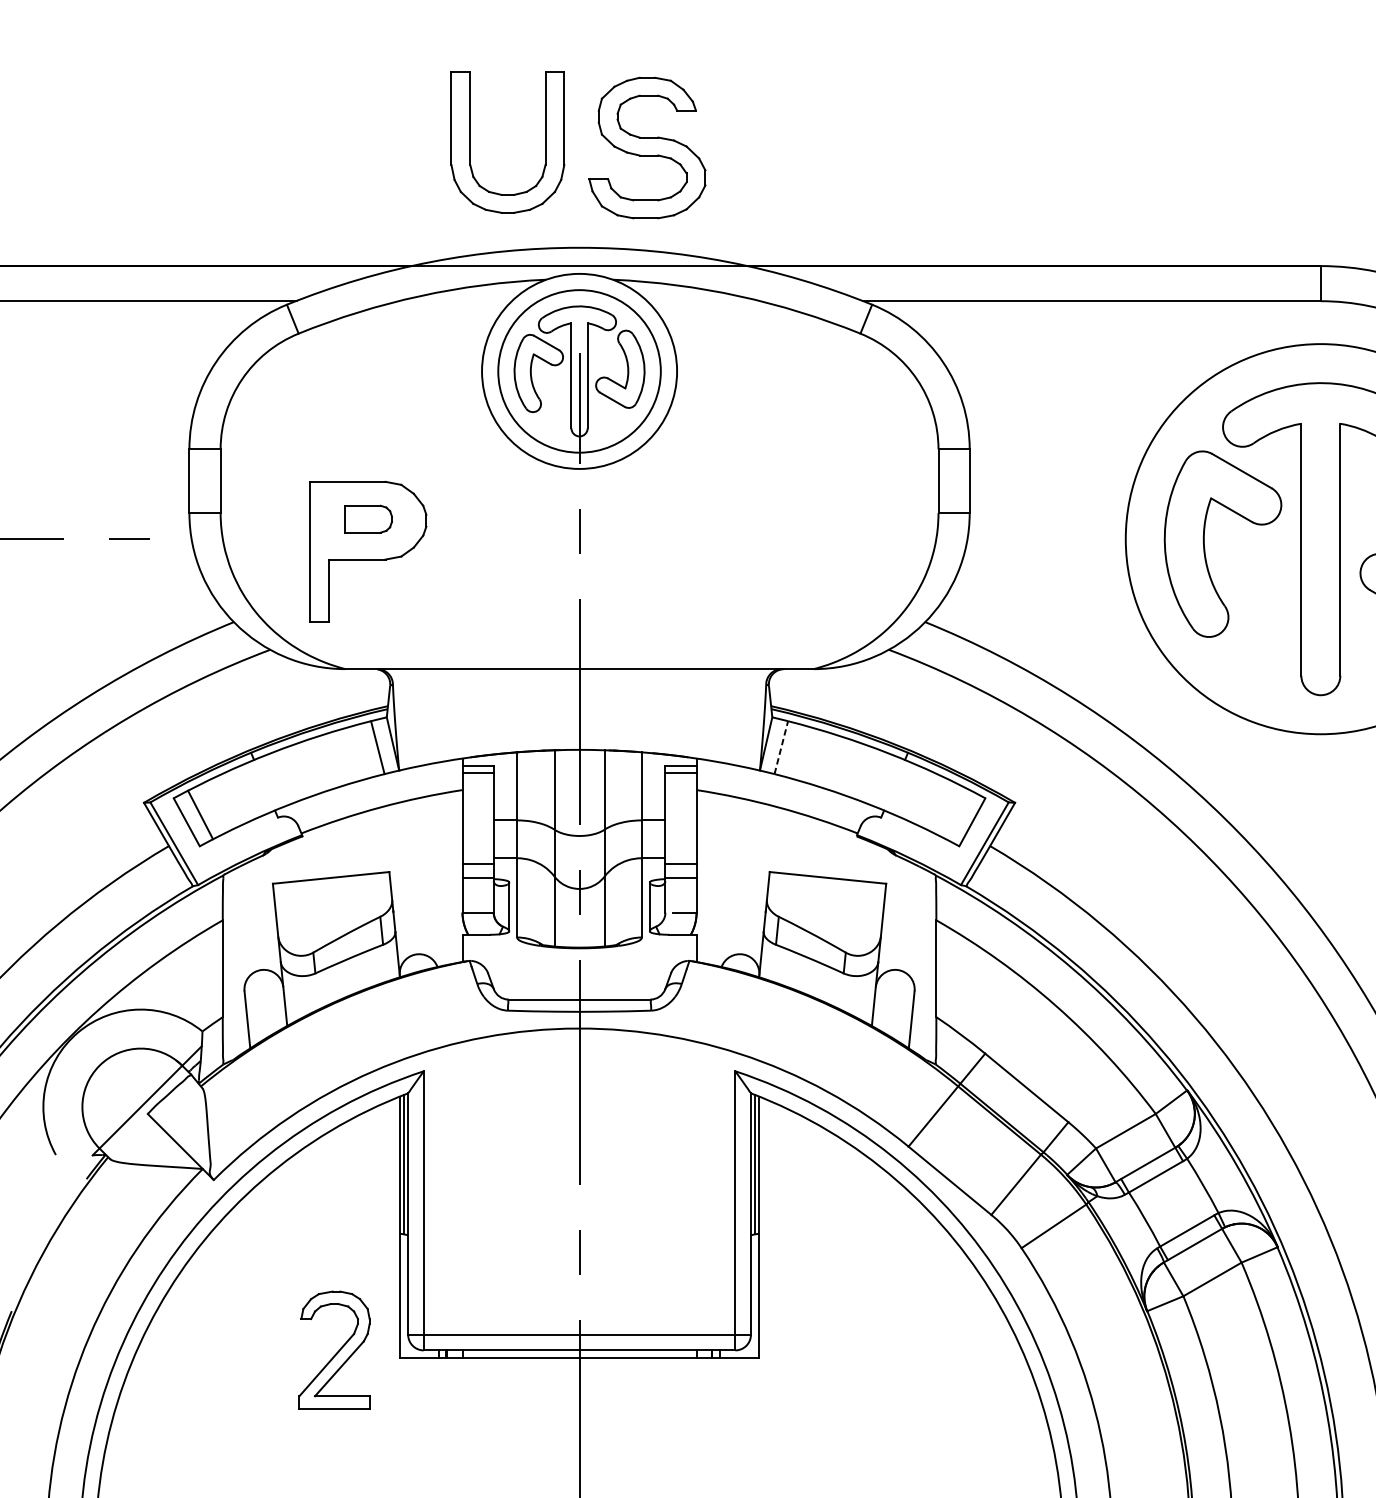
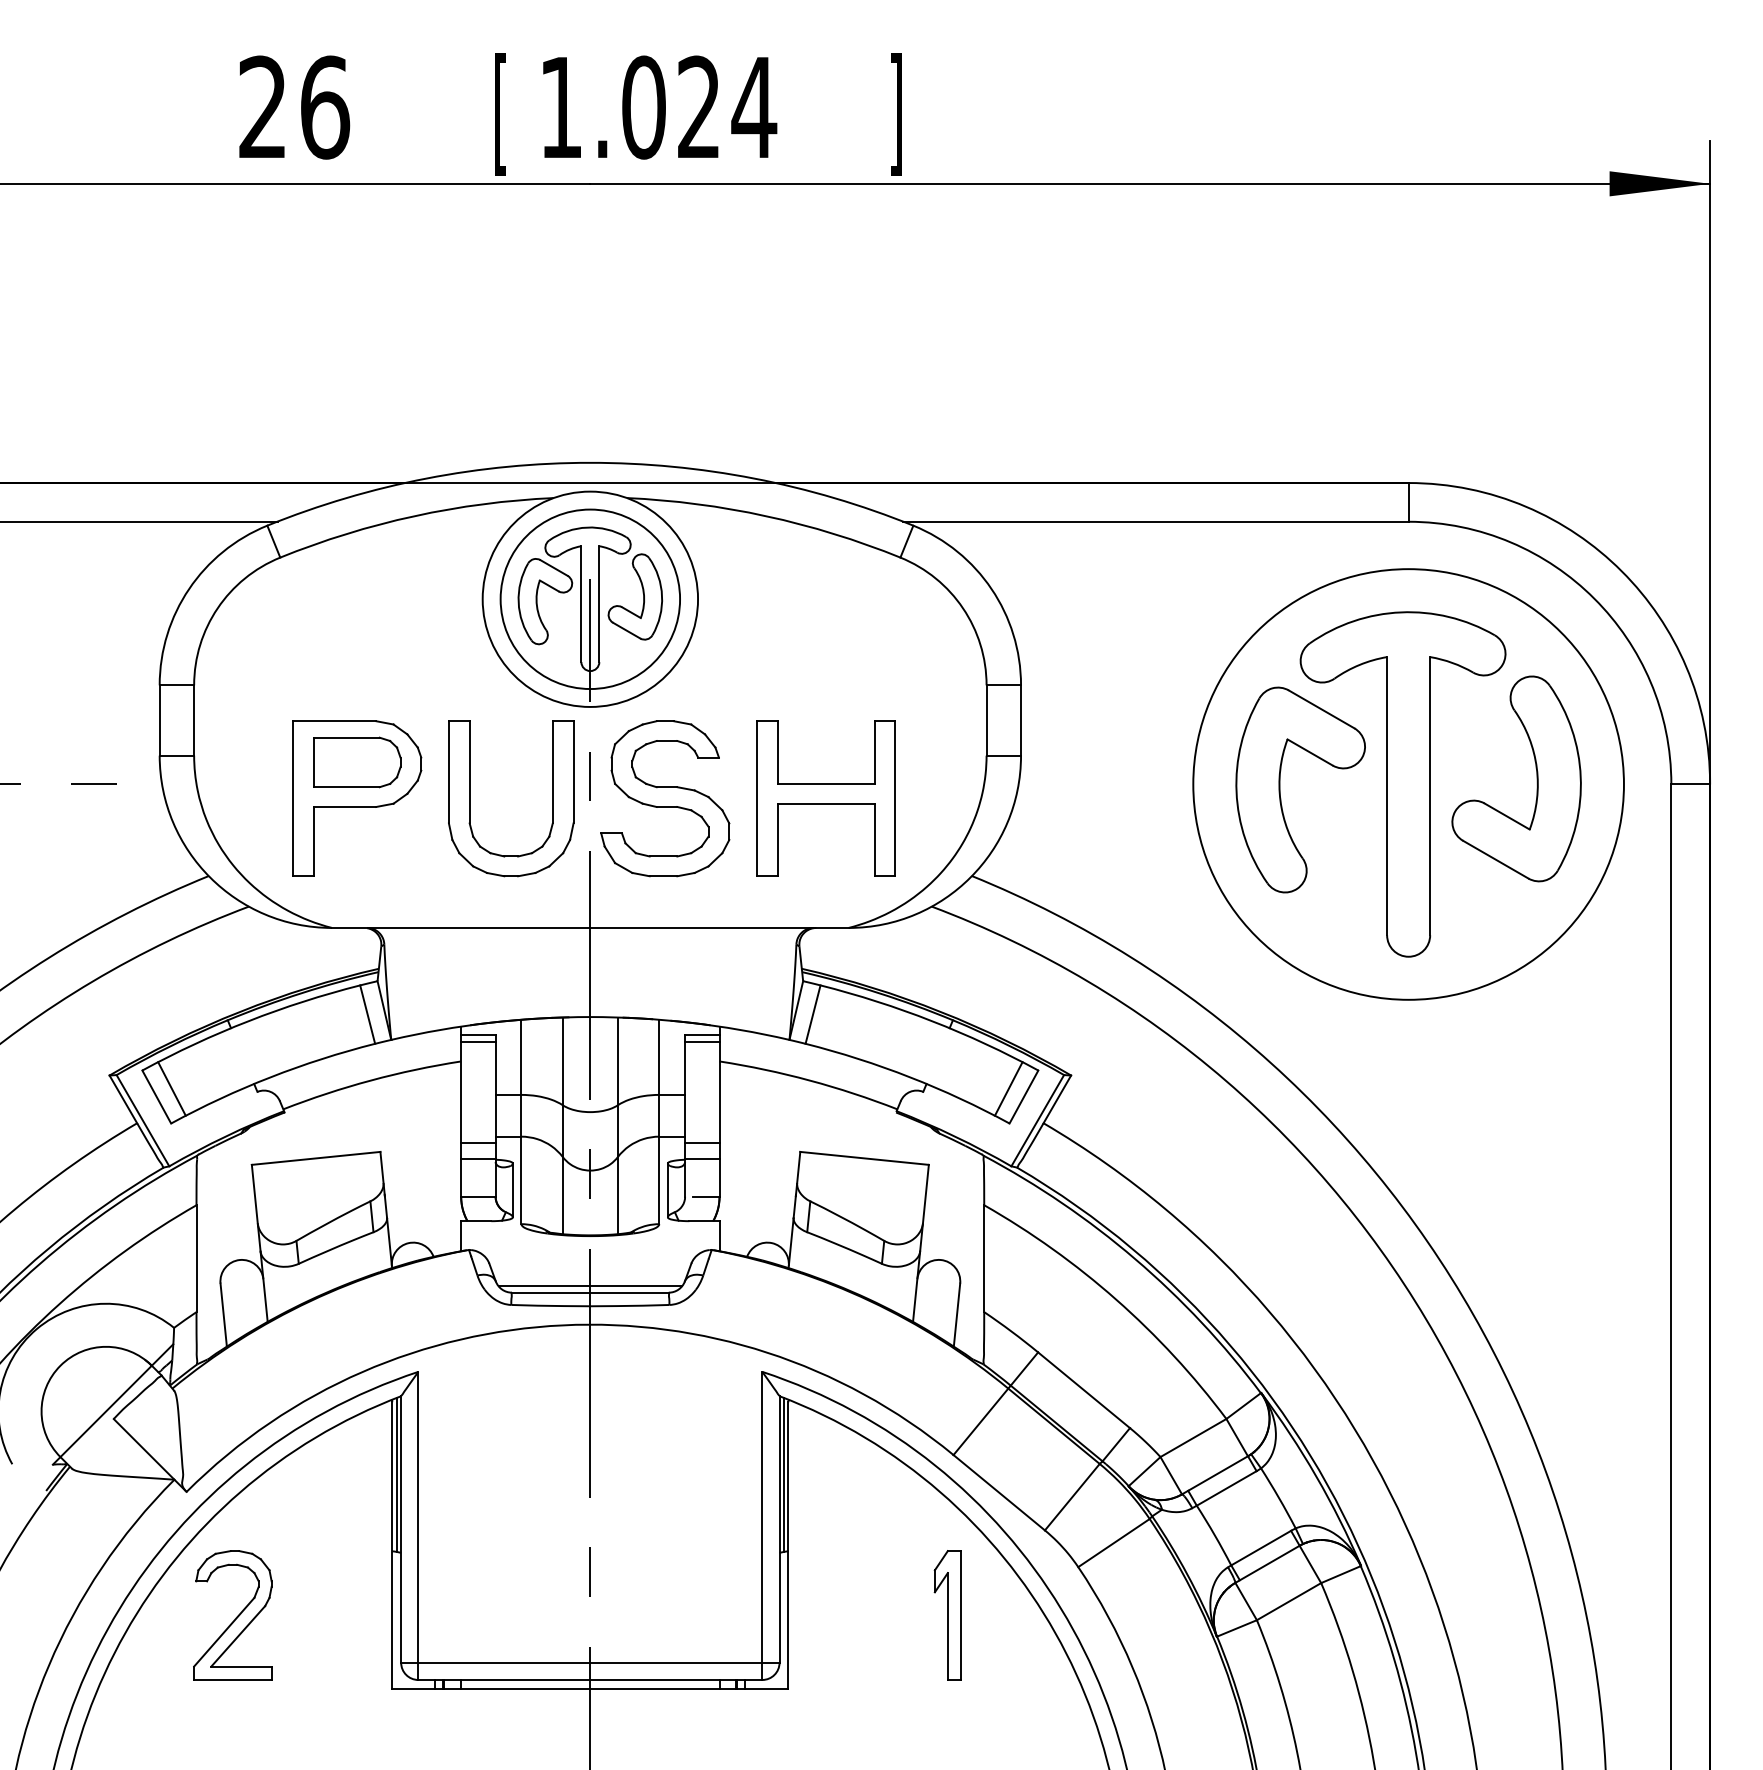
part: (470, 142) -> (470, 798), moved
part: (647, 147) -> (665, 798), moved
part: (368, 519) -> (357, 762), size x1.67
part: (792, 551) -> (825, 798), added
line: (781, 747) -> (813, 1014), dashed -> solid
line: (958, 814) -> (1008, 1088), added
line: (579, 993) -> (590, 1286), added
part: (903, 1291) -> (947, 1615), added
part: (334, 1349) -> (232, 1615), moved

